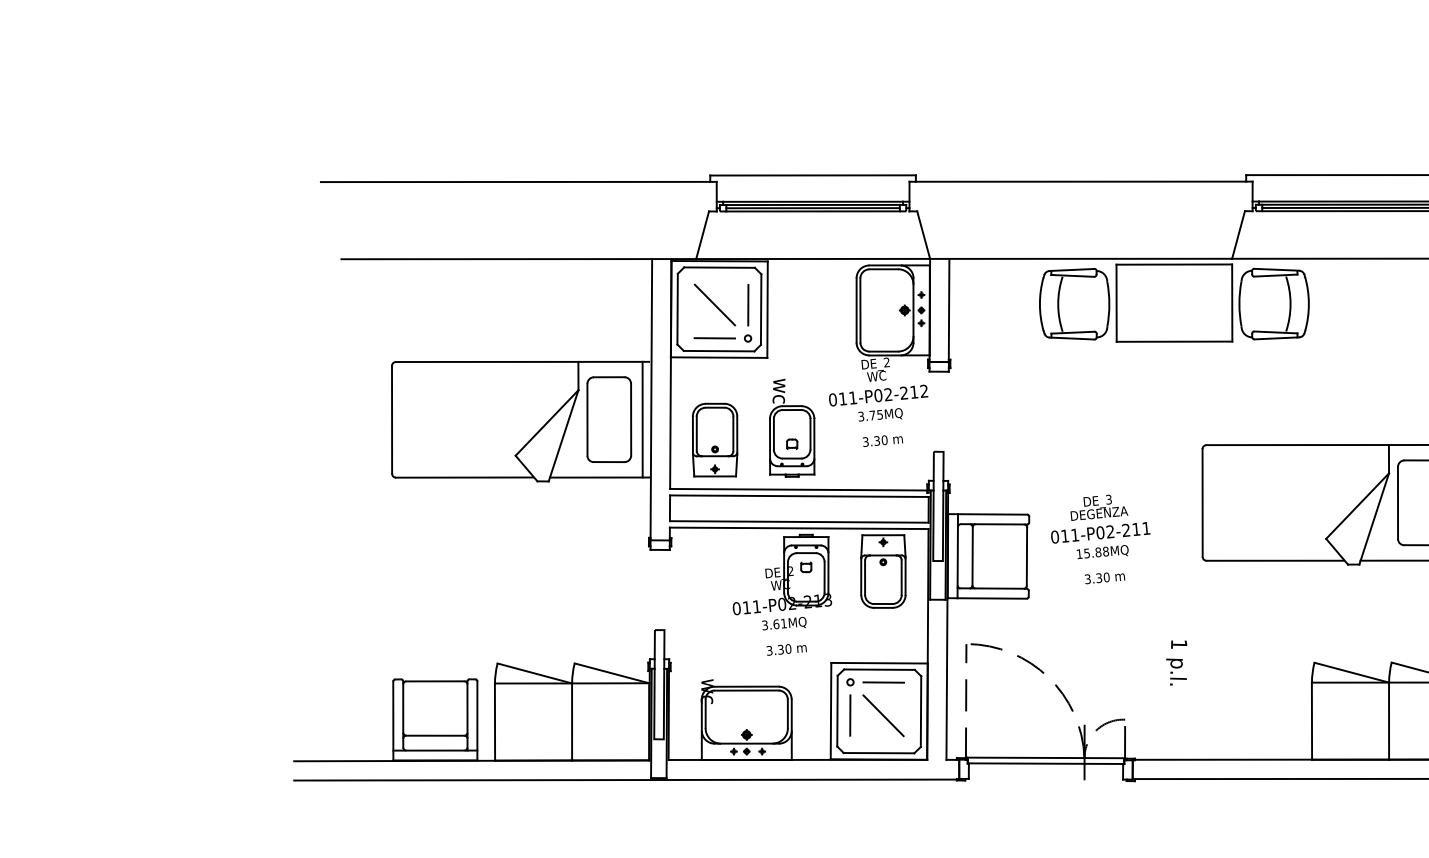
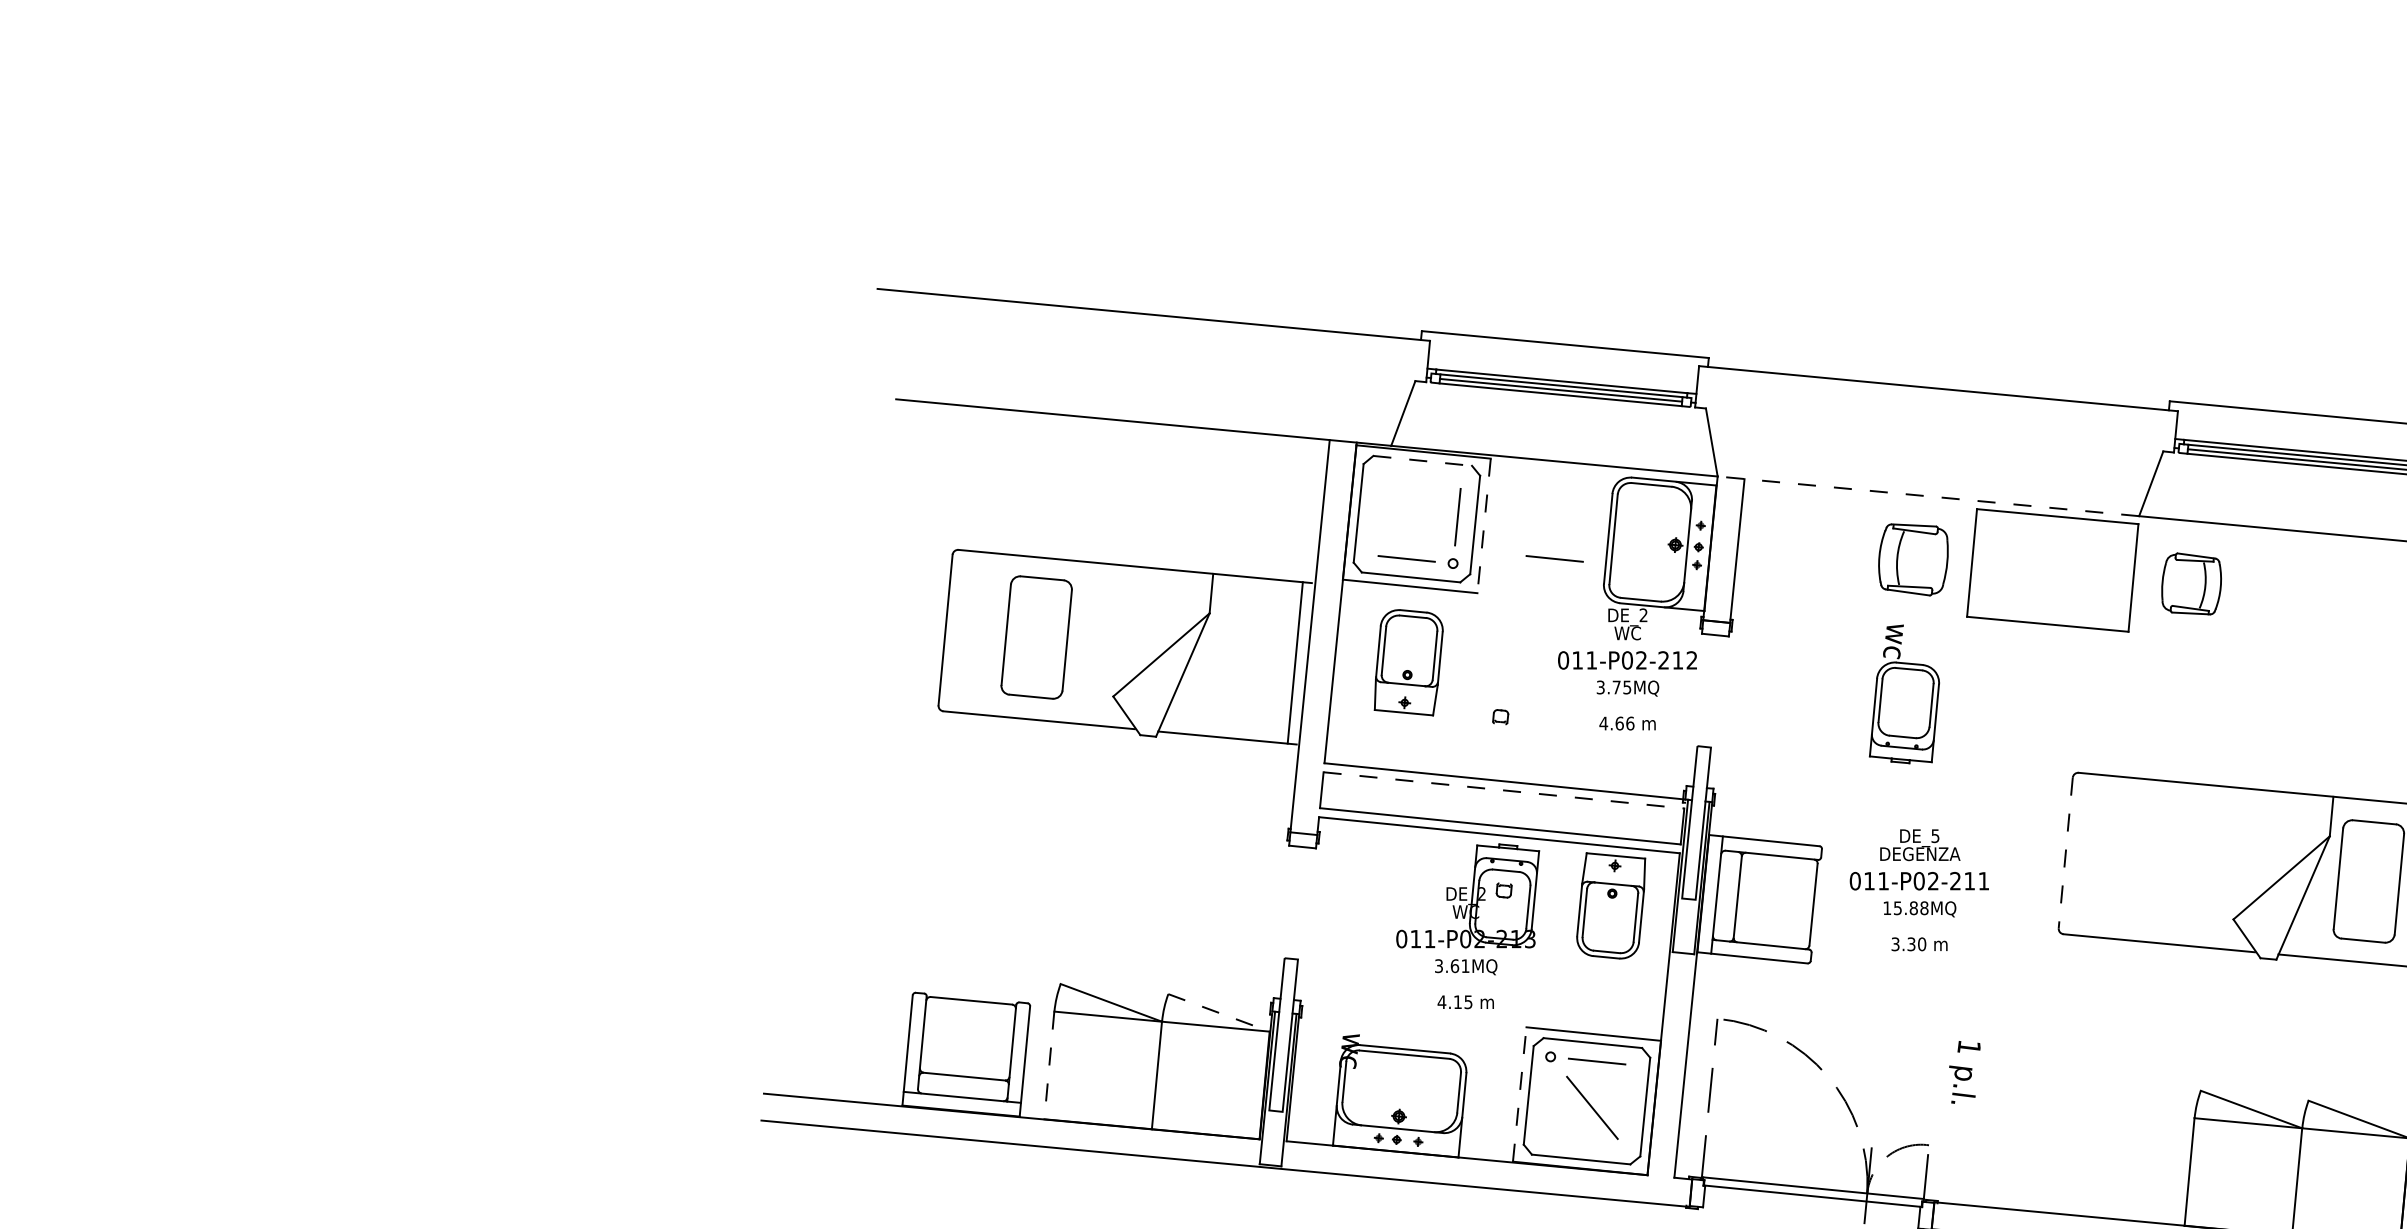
line: (1081, 258) -> (1928, 496), solid -> dashed
line: (719, 267) -> (1422, 460), solid -> dashed
part: (1273, 303) -> (2191, 583), size x0.6
part: (1074, 304) -> (1913, 559), size x0.7
line: (715, 305) -> (1411, 512), removed
line: (767, 309) -> (1484, 525), solid -> dashed
line: (819, 328) -> (1554, 558), added
part: (609, 419) -> (1036, 637), moved
part: (789, 428) -> (1903, 694), moved
part: (714, 440) -> (1408, 662), moved
text: (874, 441) -> (1616, 723), 3.30 -> 4.66
line: (799, 496) -> (1504, 790), solid -> dashed
text: (1108, 499) -> (1935, 835), DE_3 -> DE_5
line: (1202, 502) -> (2065, 852), solid -> dashed
text: (778, 650) -> (1454, 1002), 3.30 -> 4.15
text: (1177, 662) -> (1964, 1072), moved
line: (612, 673) -> (1219, 1013), solid -> dashed
line: (830, 711) -> (1519, 1094), solid -> dashed
line: (849, 715) -> (1545, 1103), removed
line: (495, 722) -> (1049, 1065), solid -> dashed

